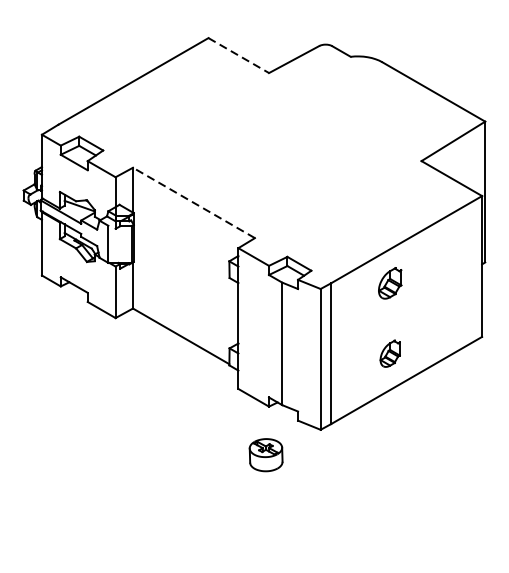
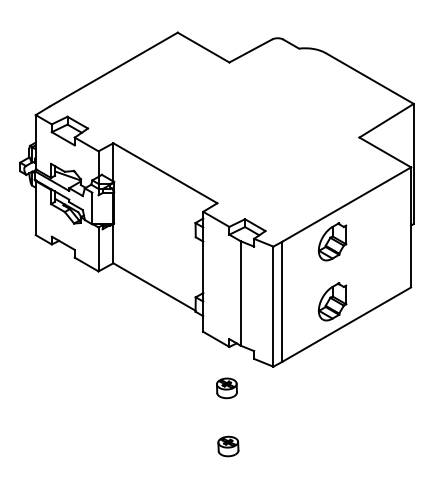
line: (238, 55) -> (203, 47), dashed -> solid
line: (192, 203) -> (164, 173), dashed -> solid
part: (389, 282) -> (332, 241), size x1.43
part: (389, 353) -> (332, 301), size x1.67
part: (265, 455) -> (226, 388), size x0.71
part: (267, 523) -> (228, 446), added

